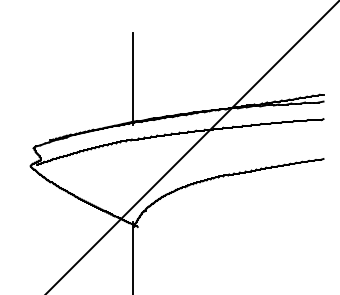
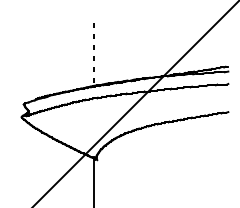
line: (132, 79) -> (93, 56), solid -> dashed

